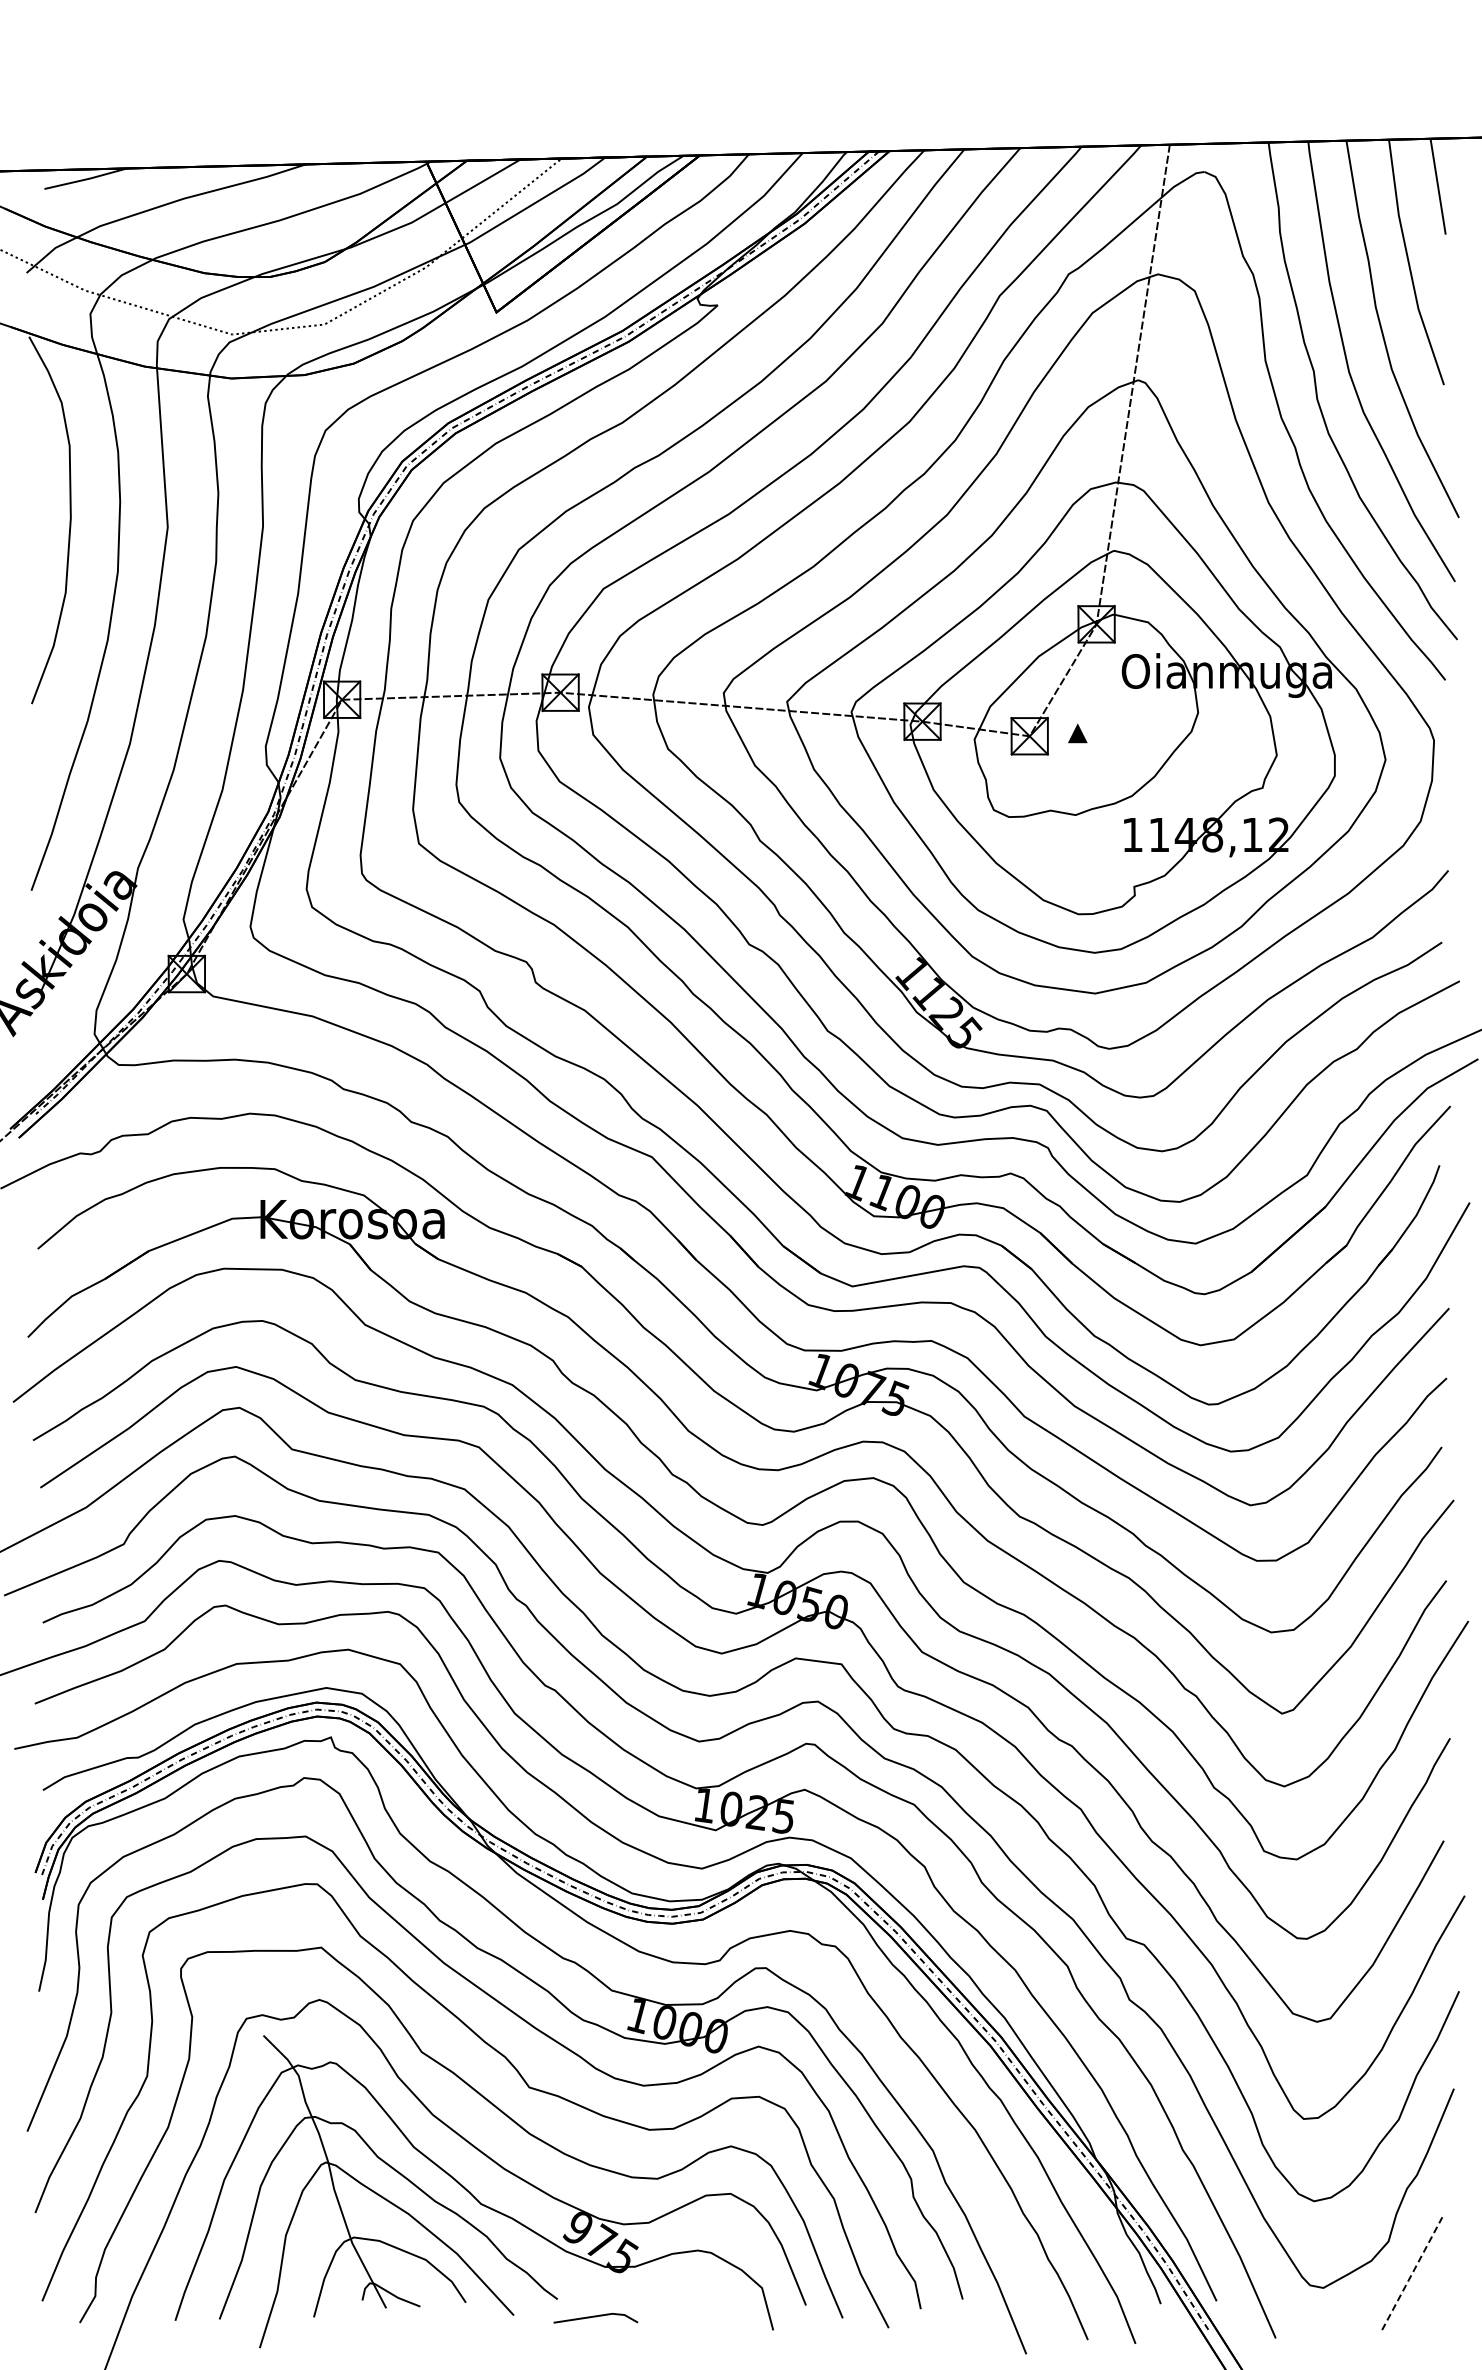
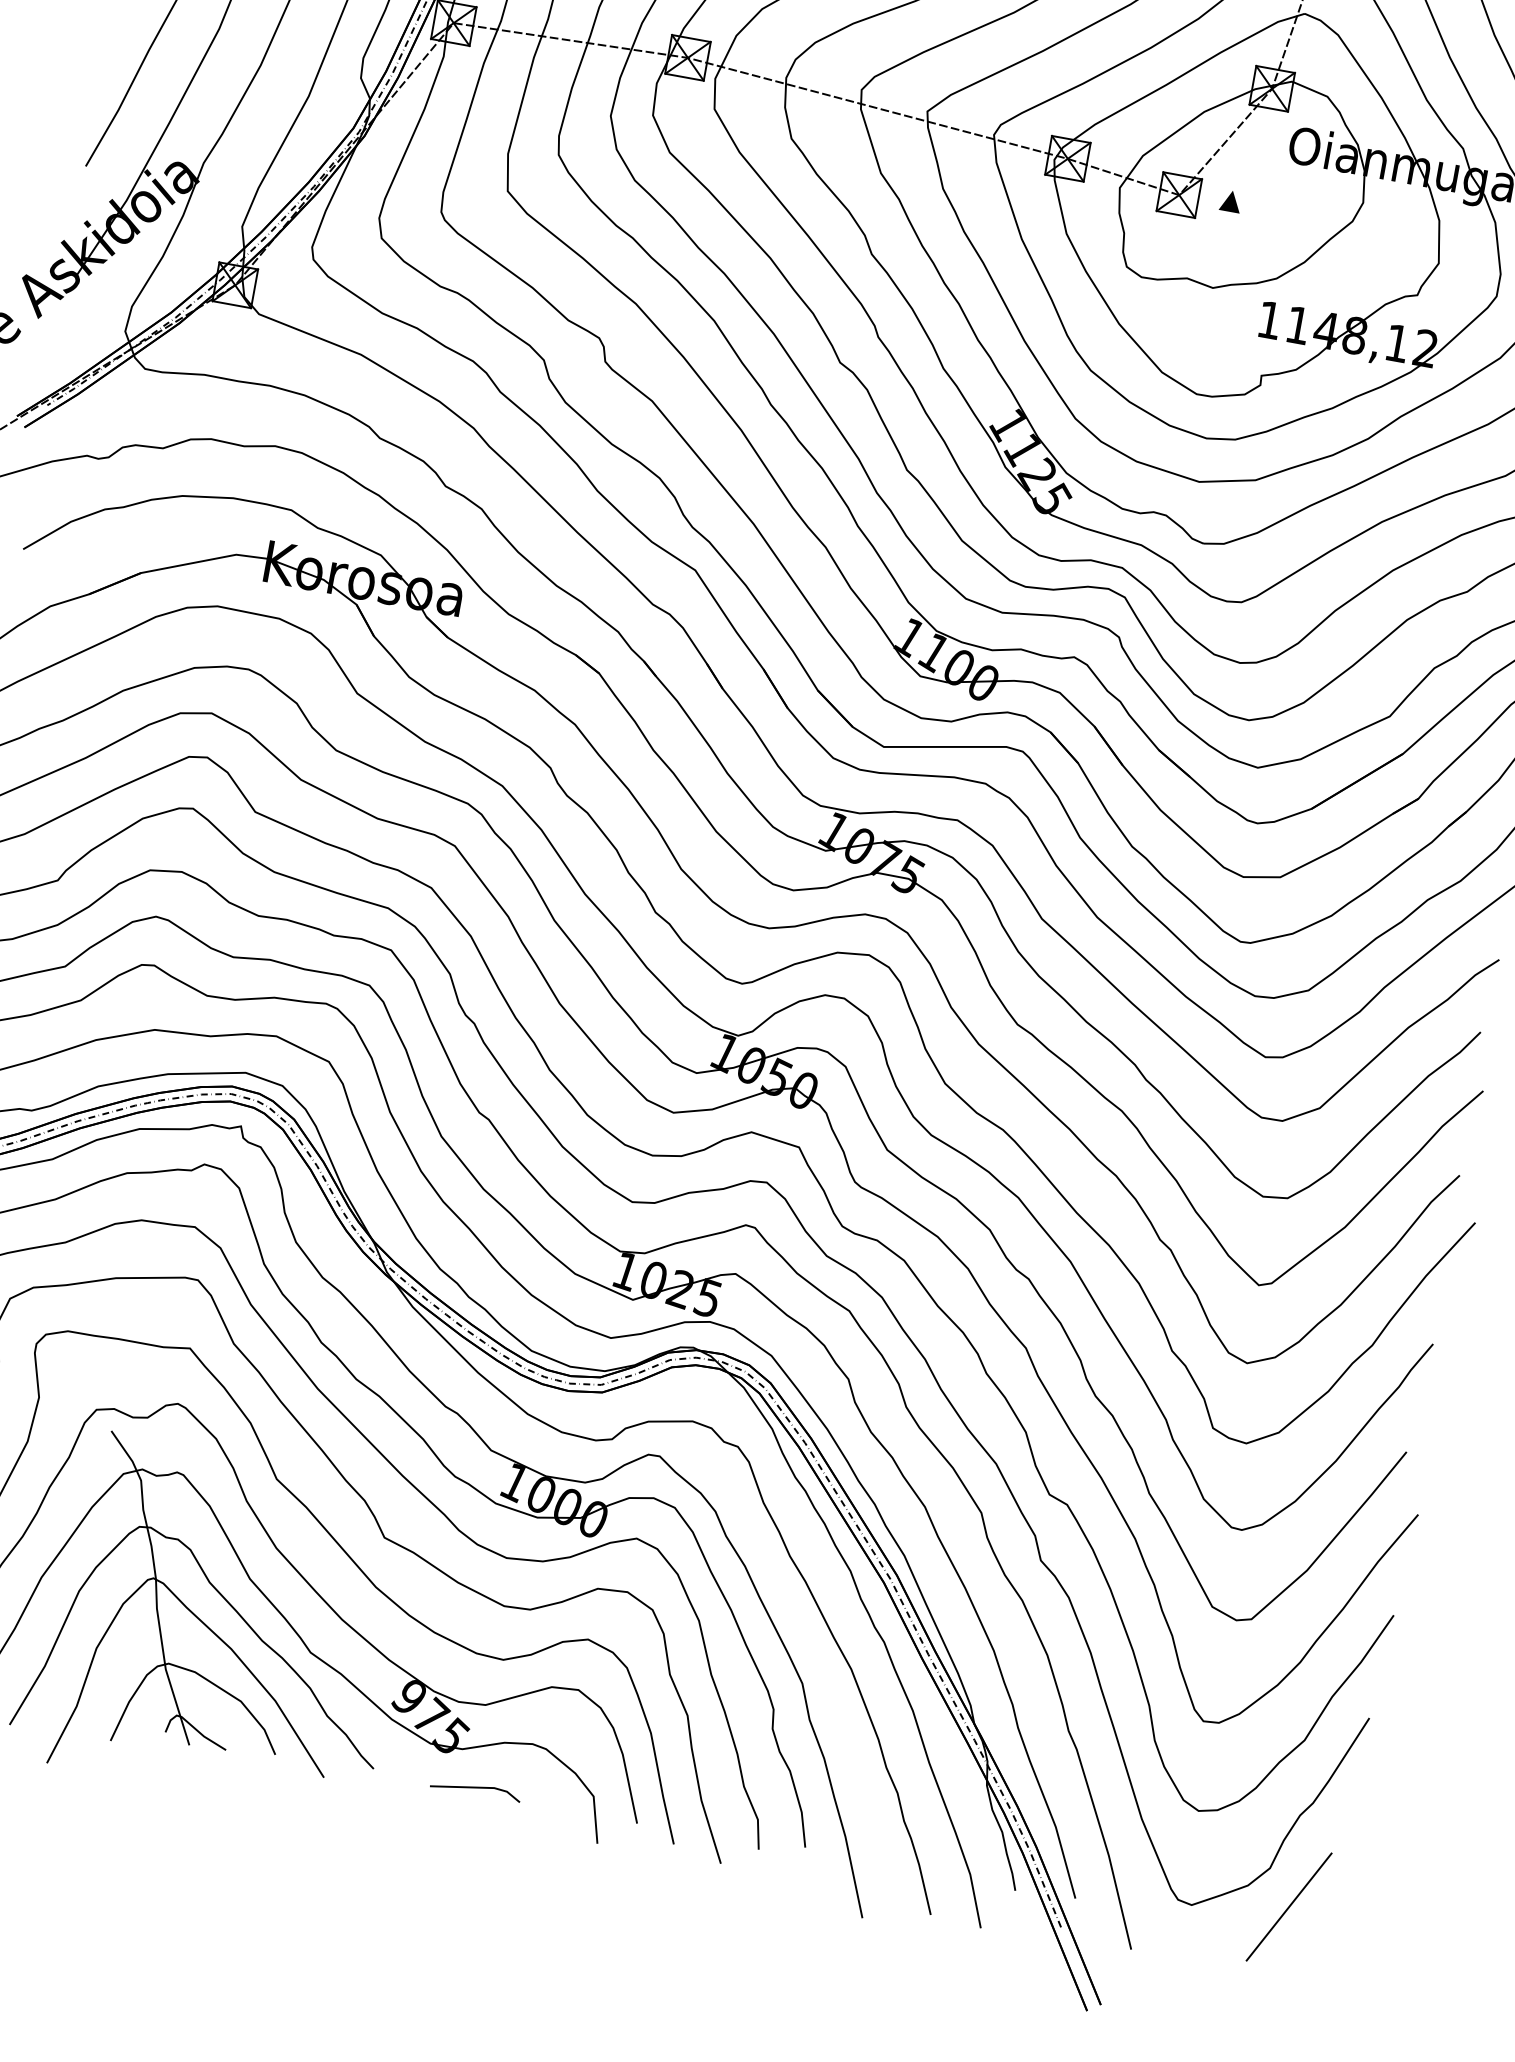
line: (1412, 2273) -> (1289, 1906), dashed -> solid
line: (595, 2317) -> (475, 1788), moved

